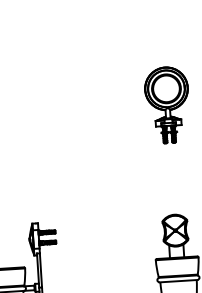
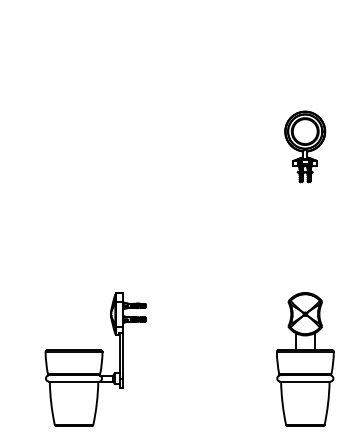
part: (166, 104) -> (304, 146), size x0.7

